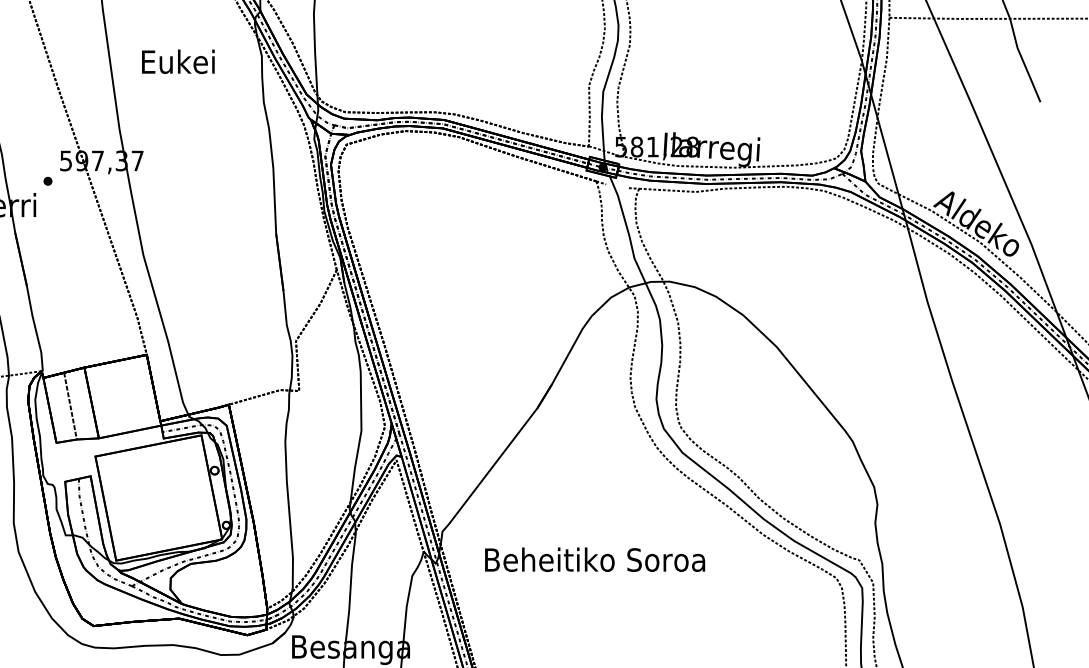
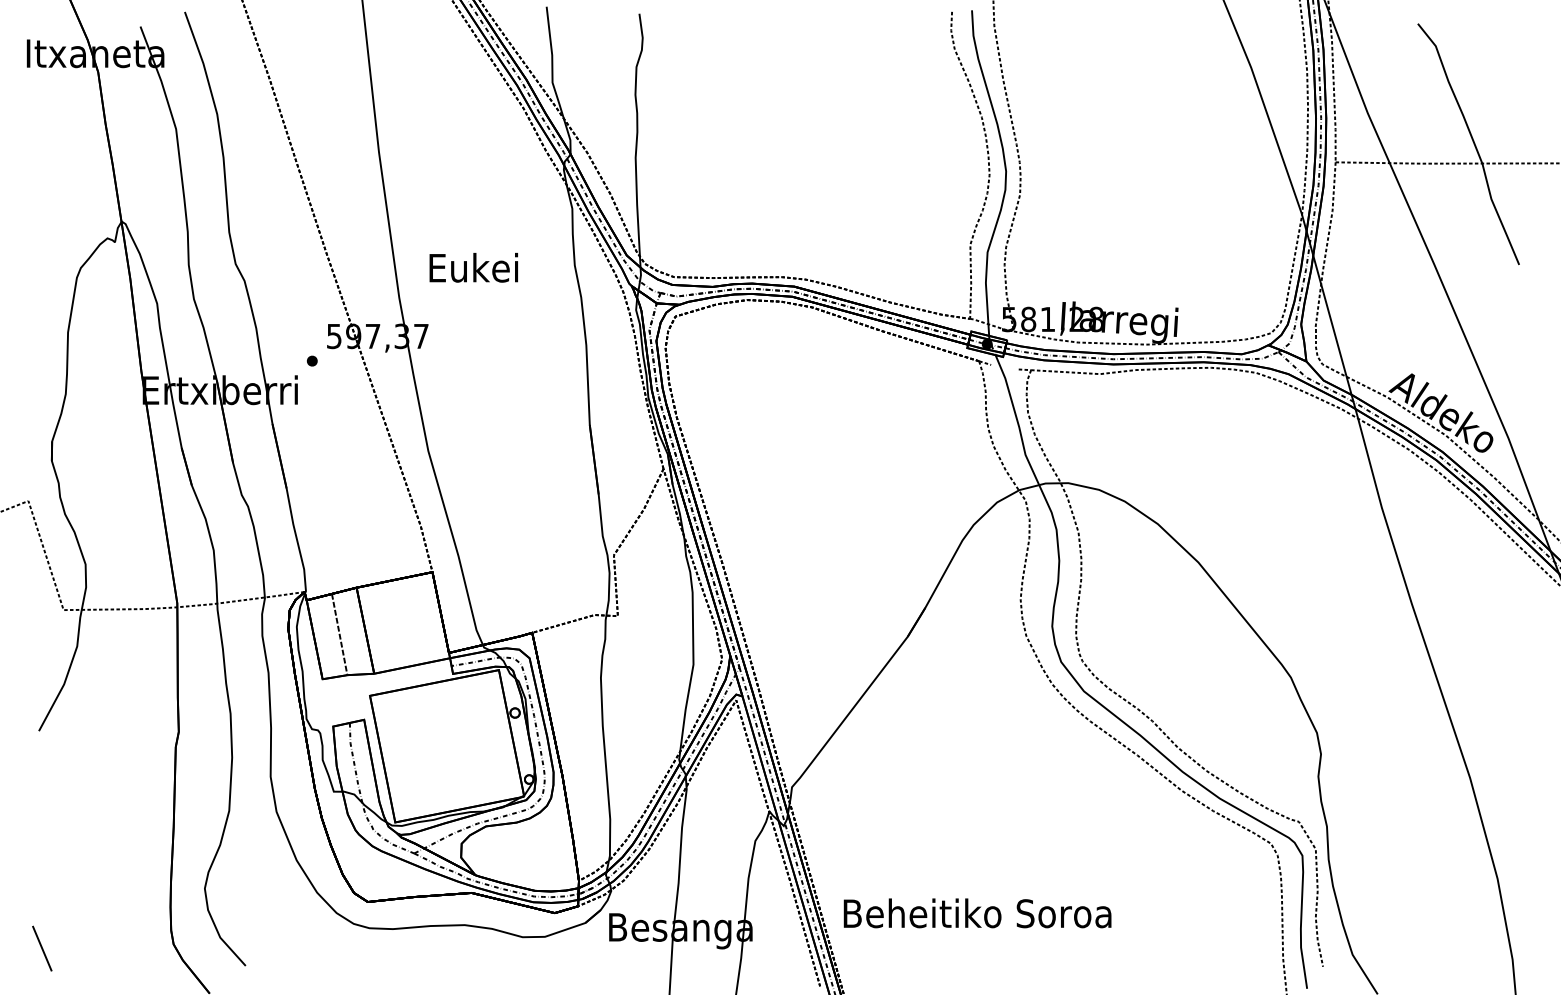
text: (178, 61) -> (473, 267), moved
text: (594, 559) -> (977, 913), moved

